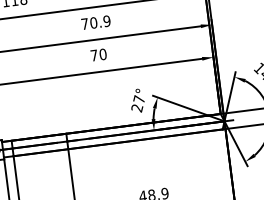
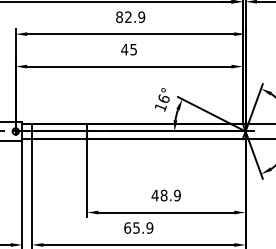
text: (88, 23) -> (123, 17), 70.9 -> 82.9
text: (98, 54) -> (129, 49), 70 -> 45
text: (137, 104) -> (161, 103), 27° -> 16°

